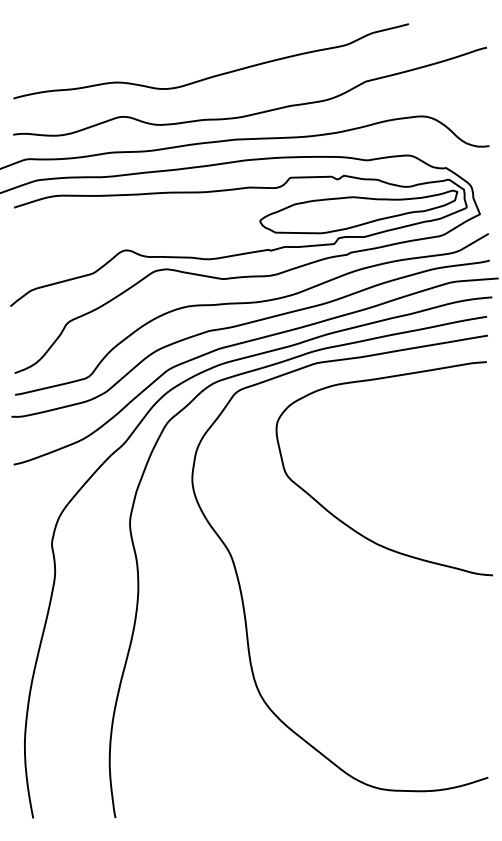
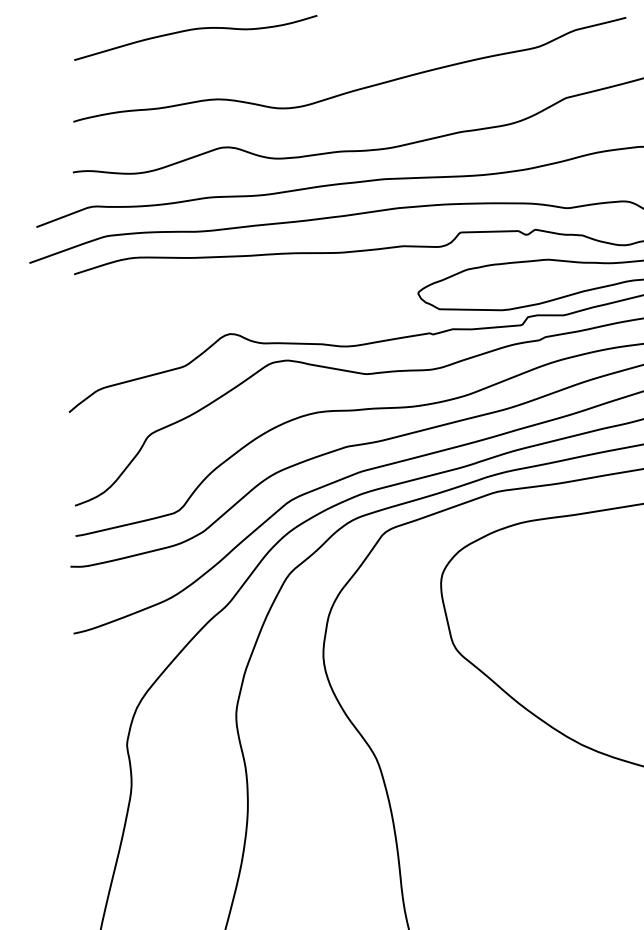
curve: (101, 33) -> (196, 30), added

